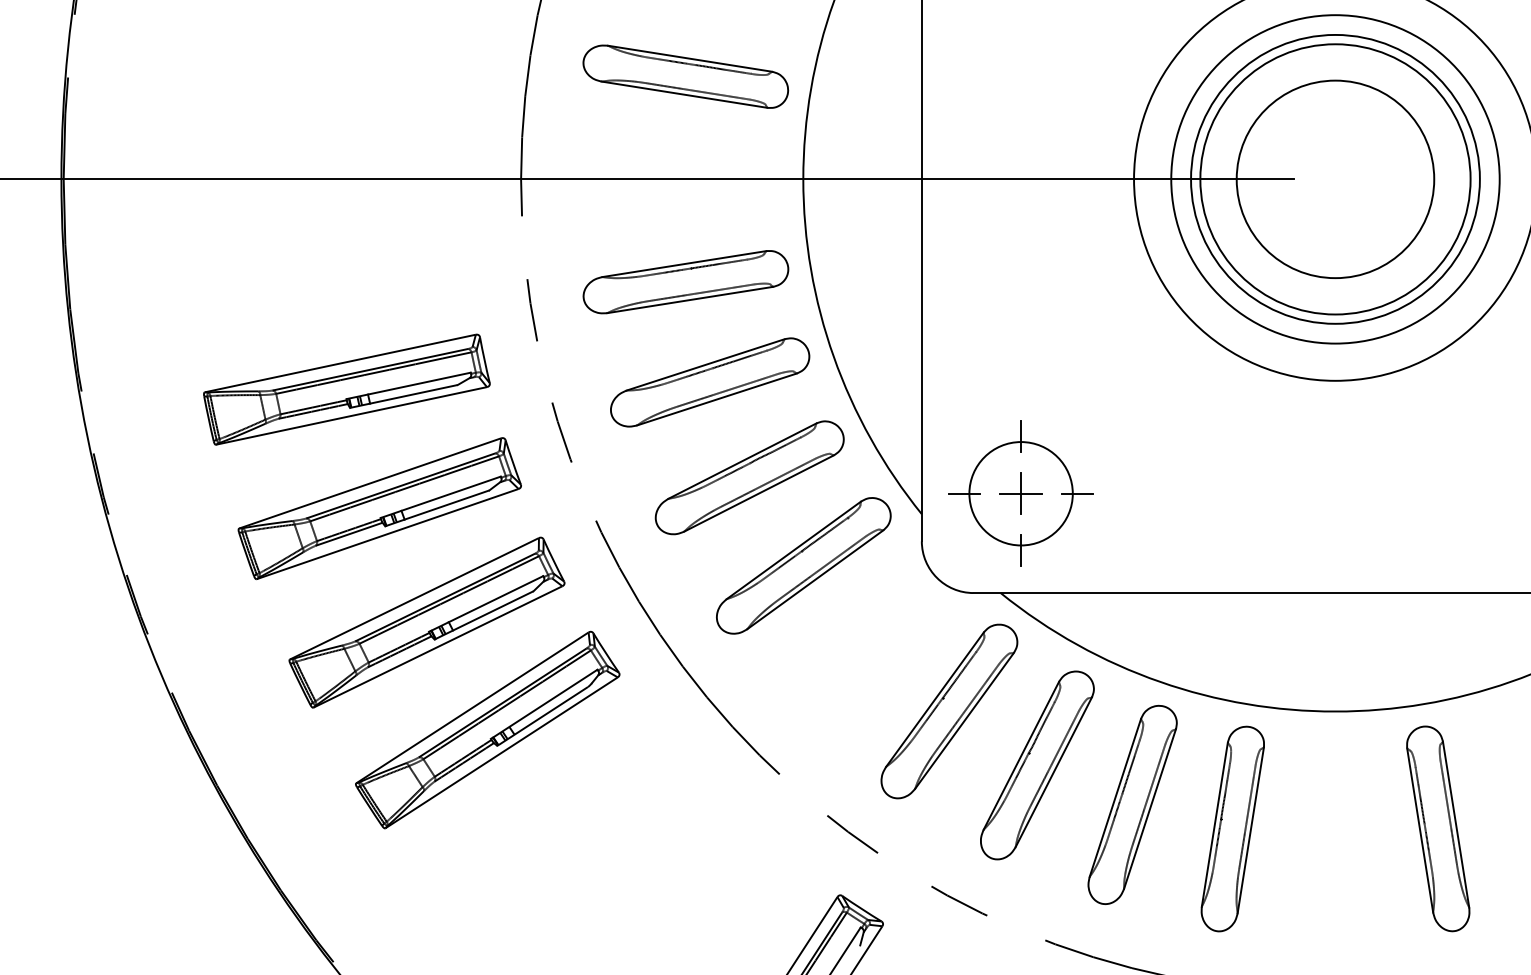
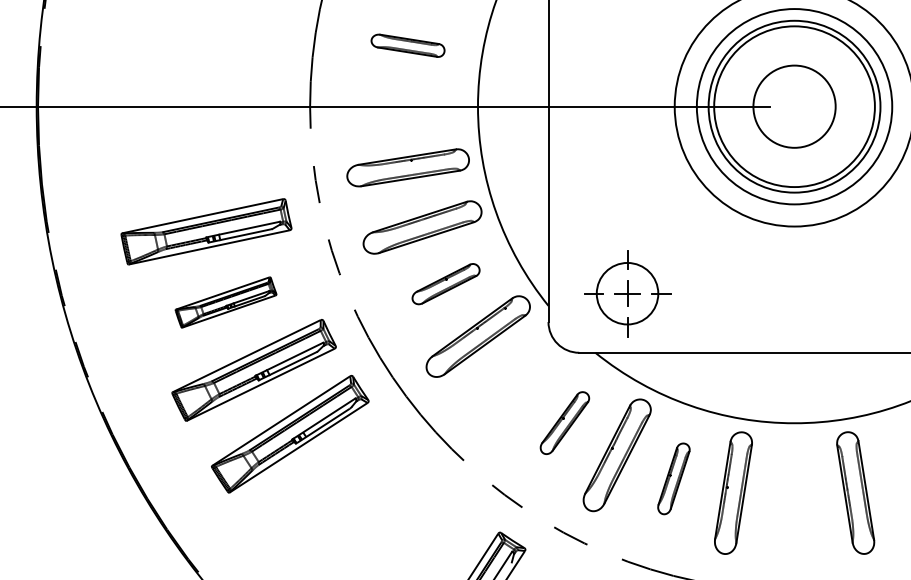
part: (684, 76) -> (407, 45), size x0.6
circle: (1335, 179) -> (794, 106), size x0.7
part: (748, 476) -> (445, 283), size x0.6
part: (1021, 493) -> (627, 293), moved
part: (378, 508) -> (225, 302), size x0.6
part: (948, 710) -> (564, 422), size x0.6
part: (1131, 804) -> (673, 478), size x0.6

